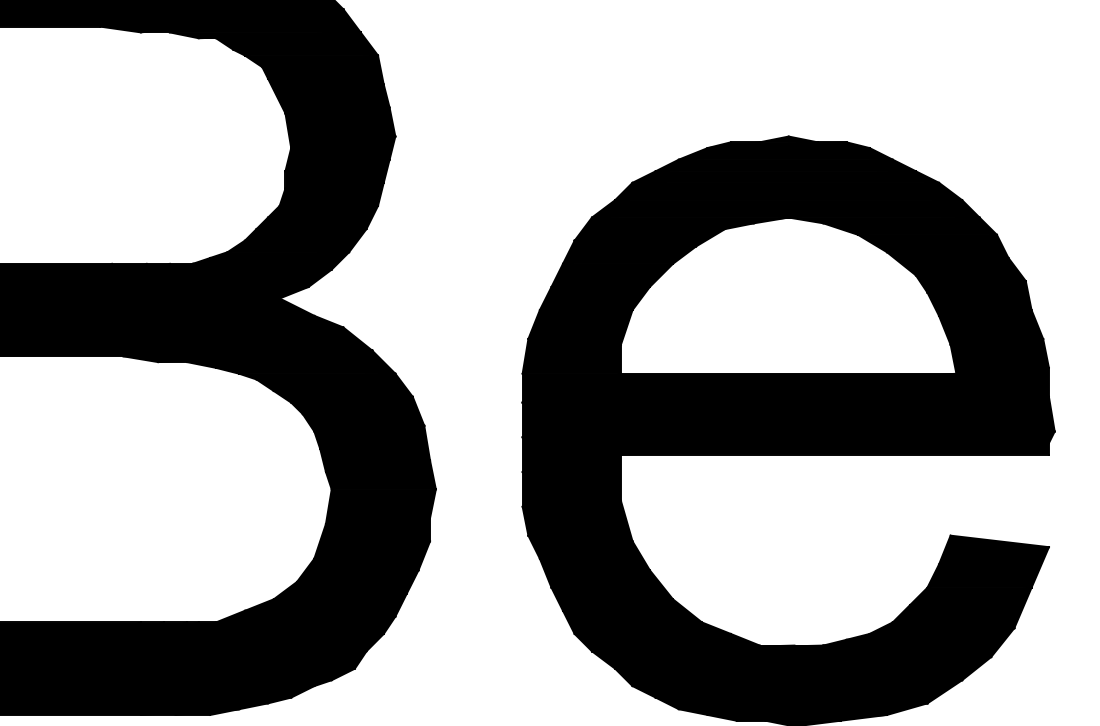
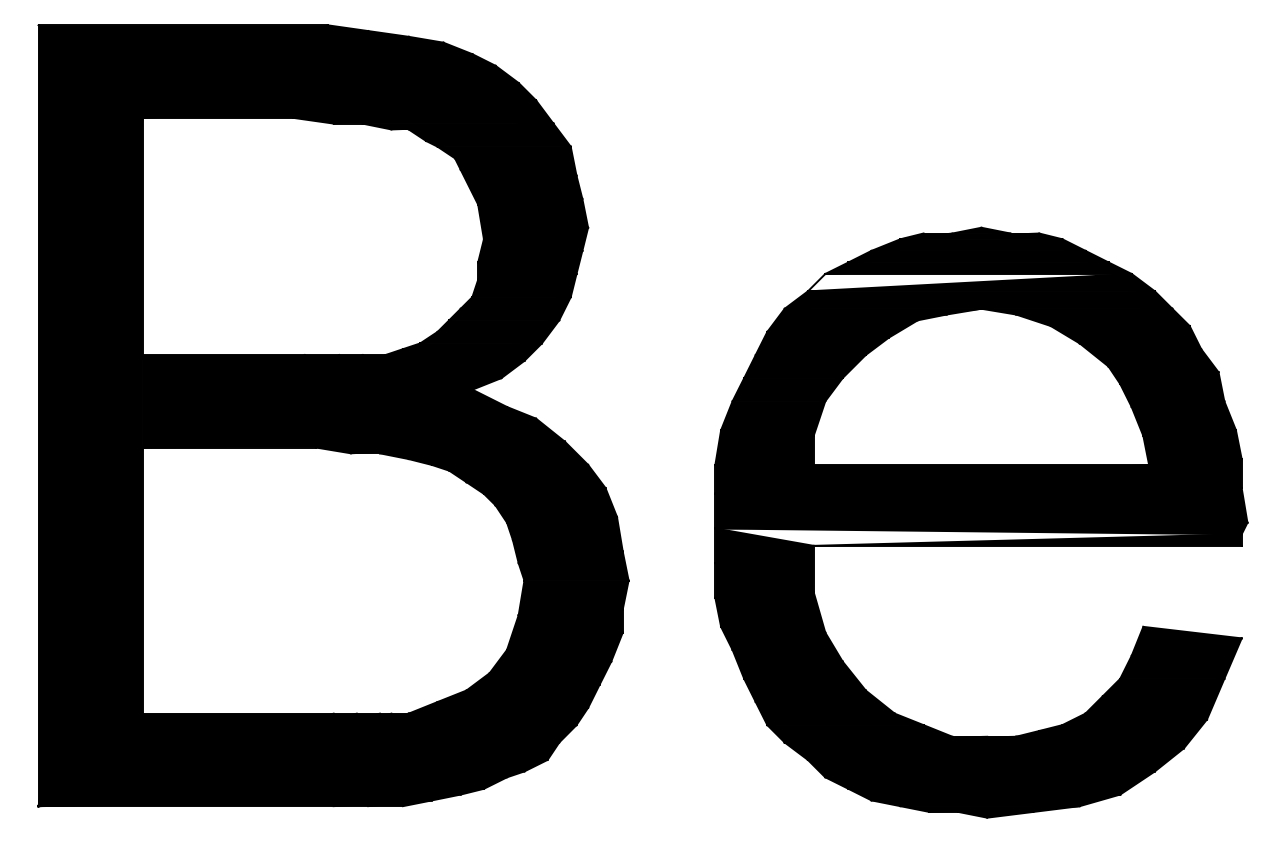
fill: (776, 191) -> (969, 282), removed
fill: (785, 445) -> (978, 536), removed

